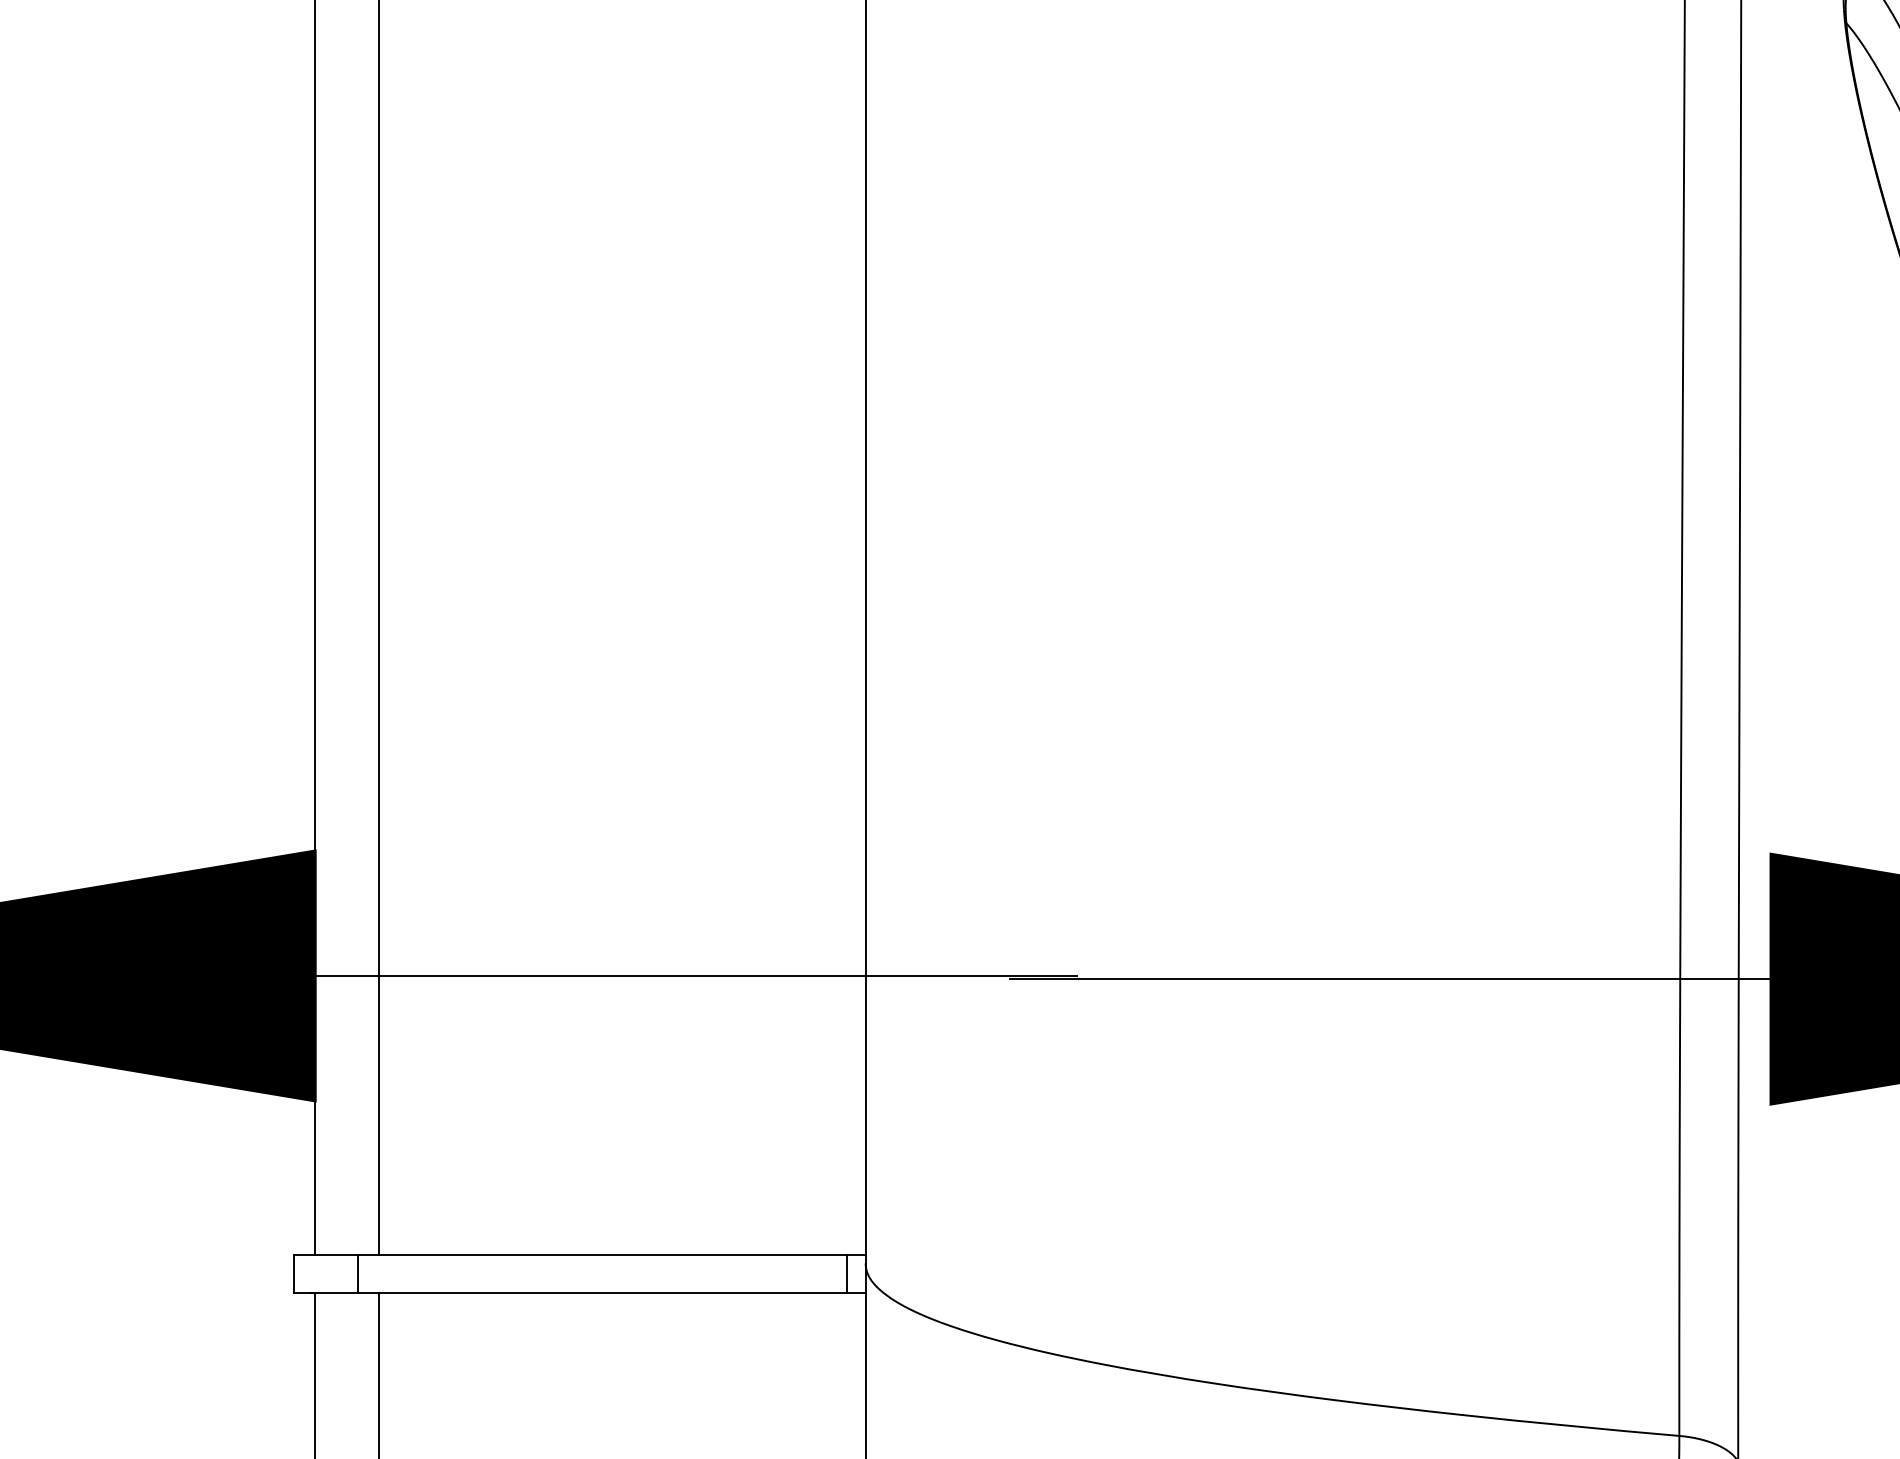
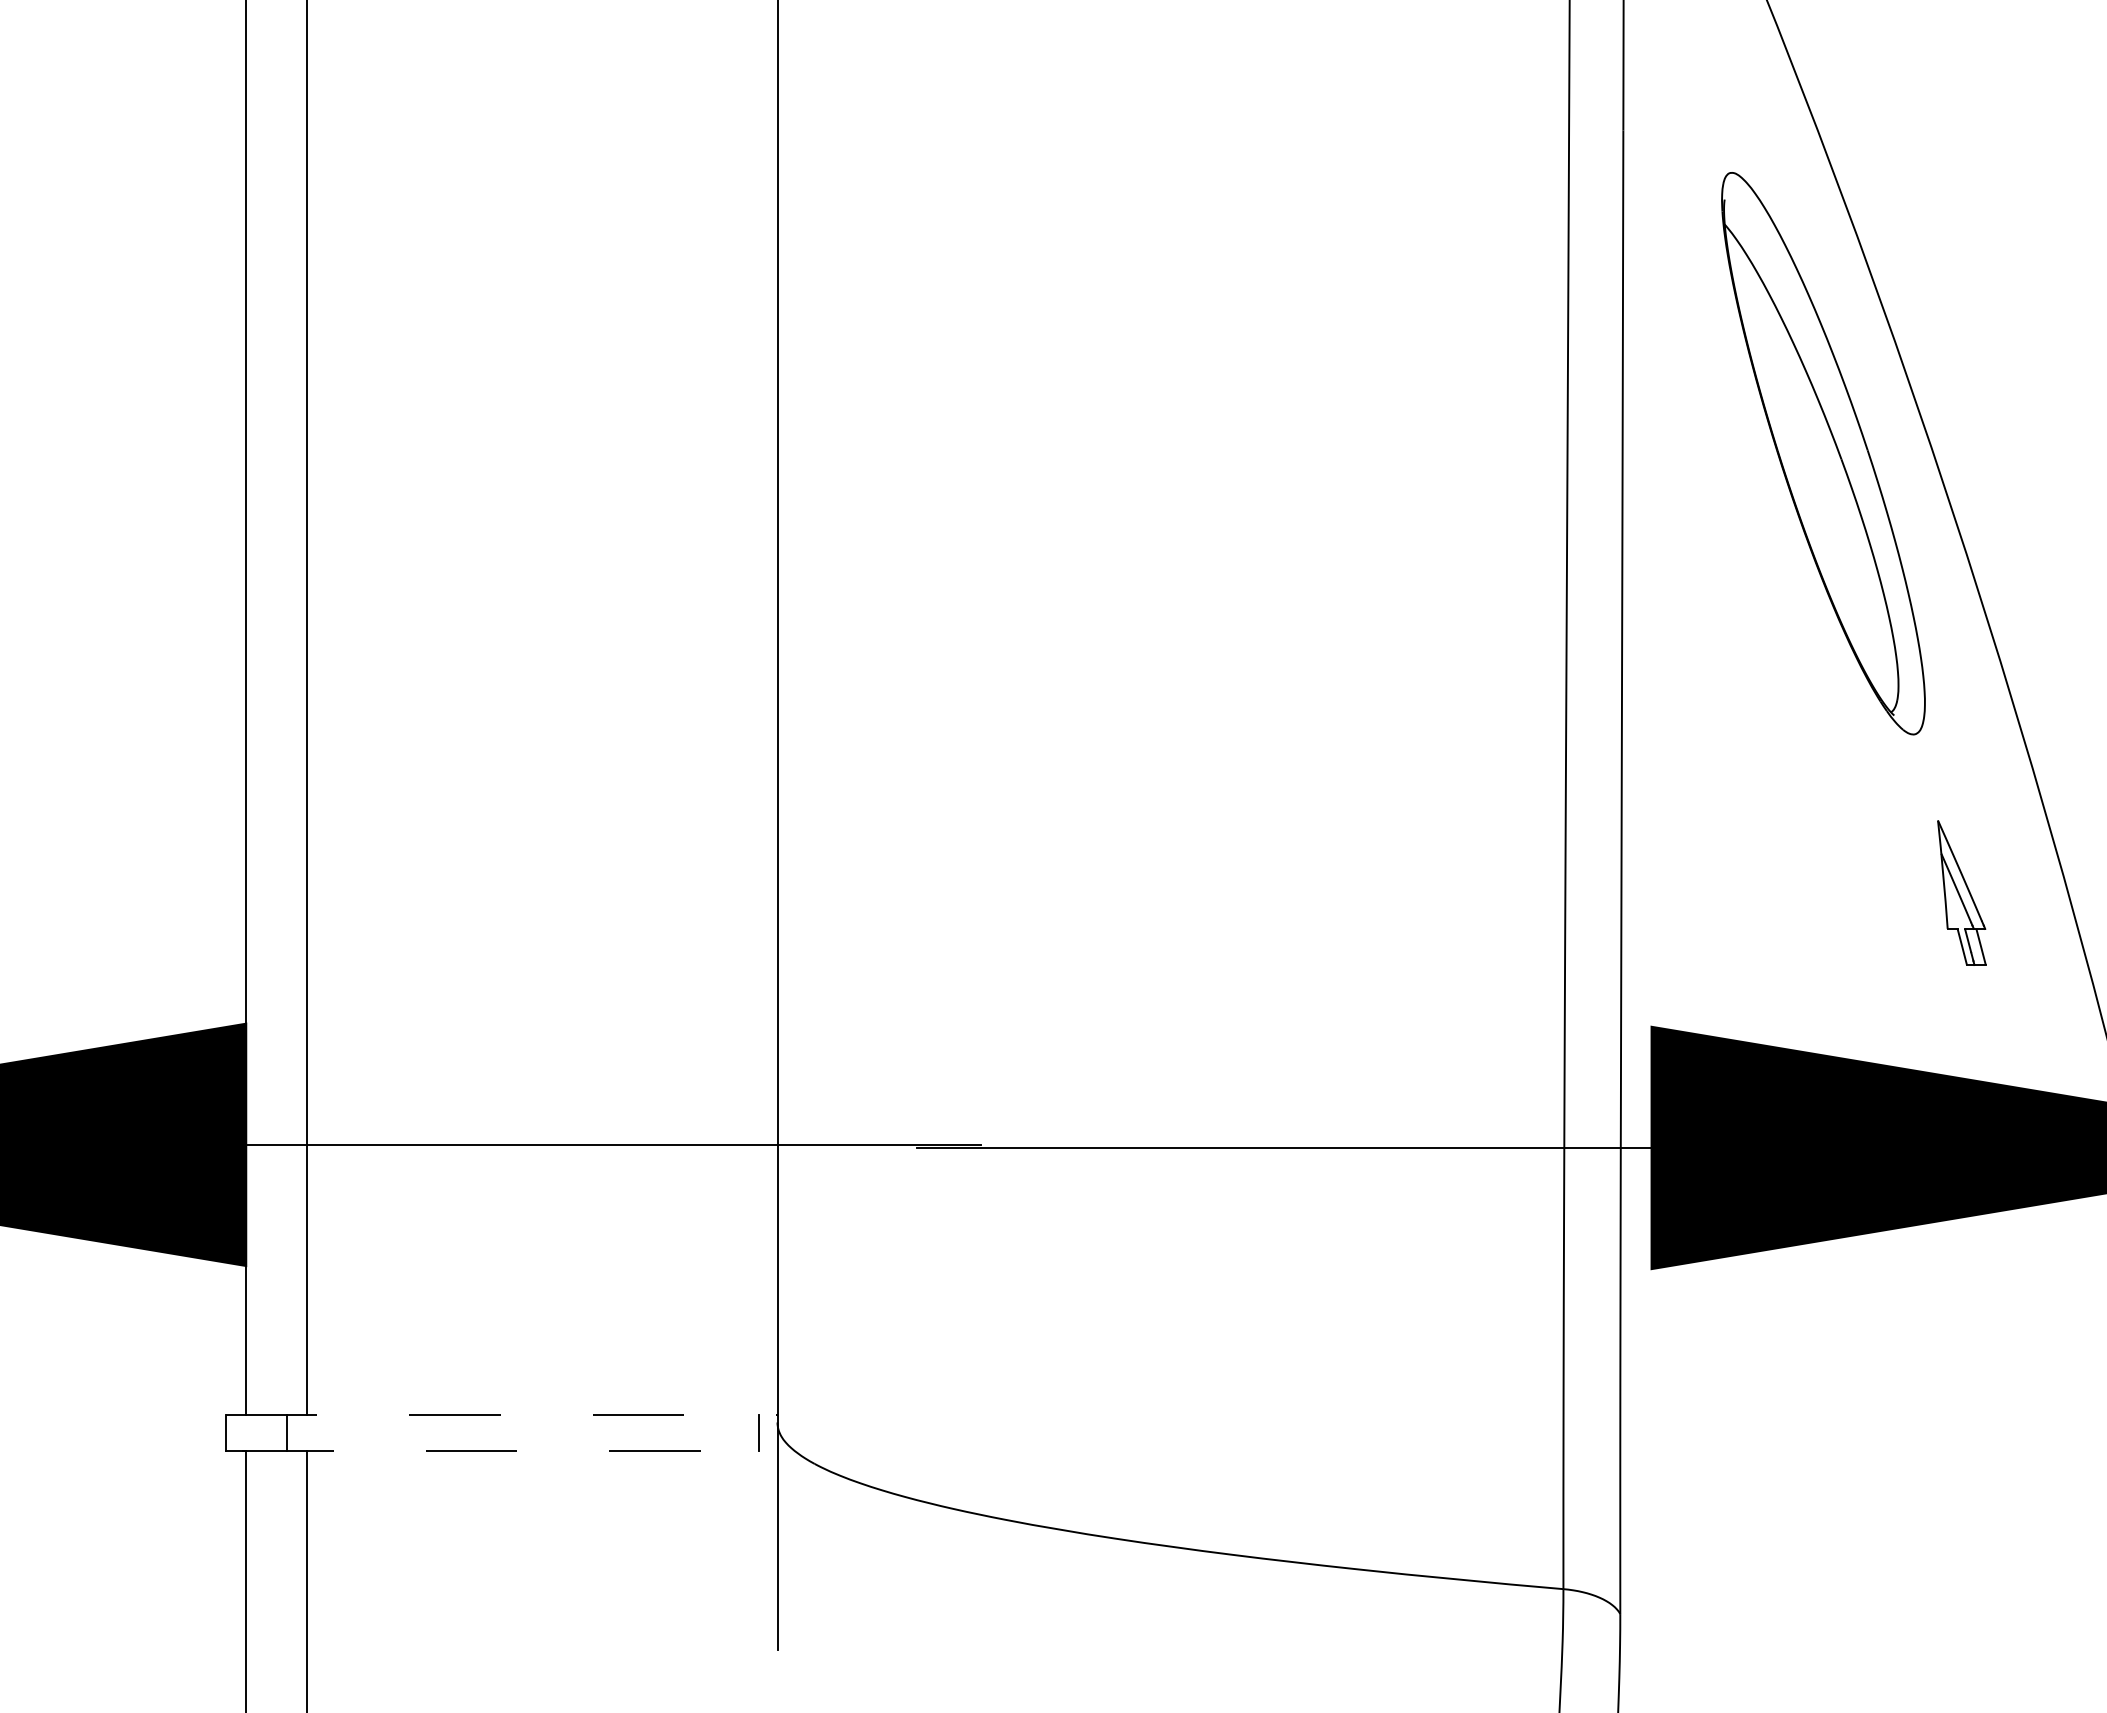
line: (579, 1255) -> (501, 1414), solid -> dashed
line: (588, 1292) -> (509, 1450), solid -> dashed

